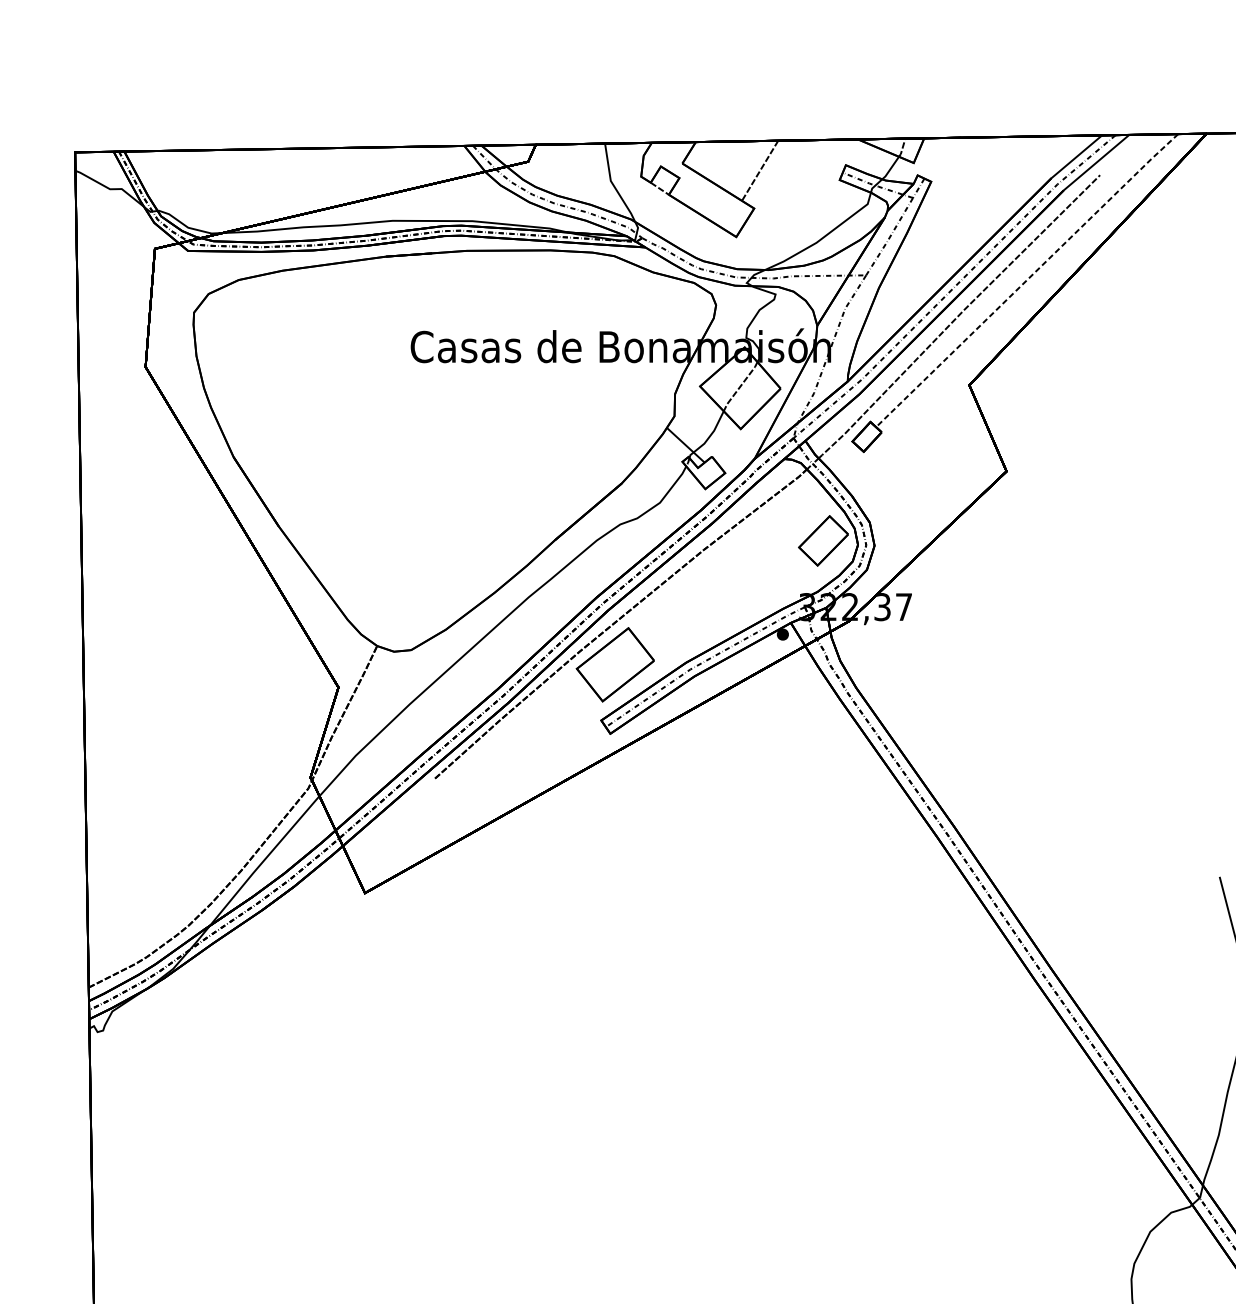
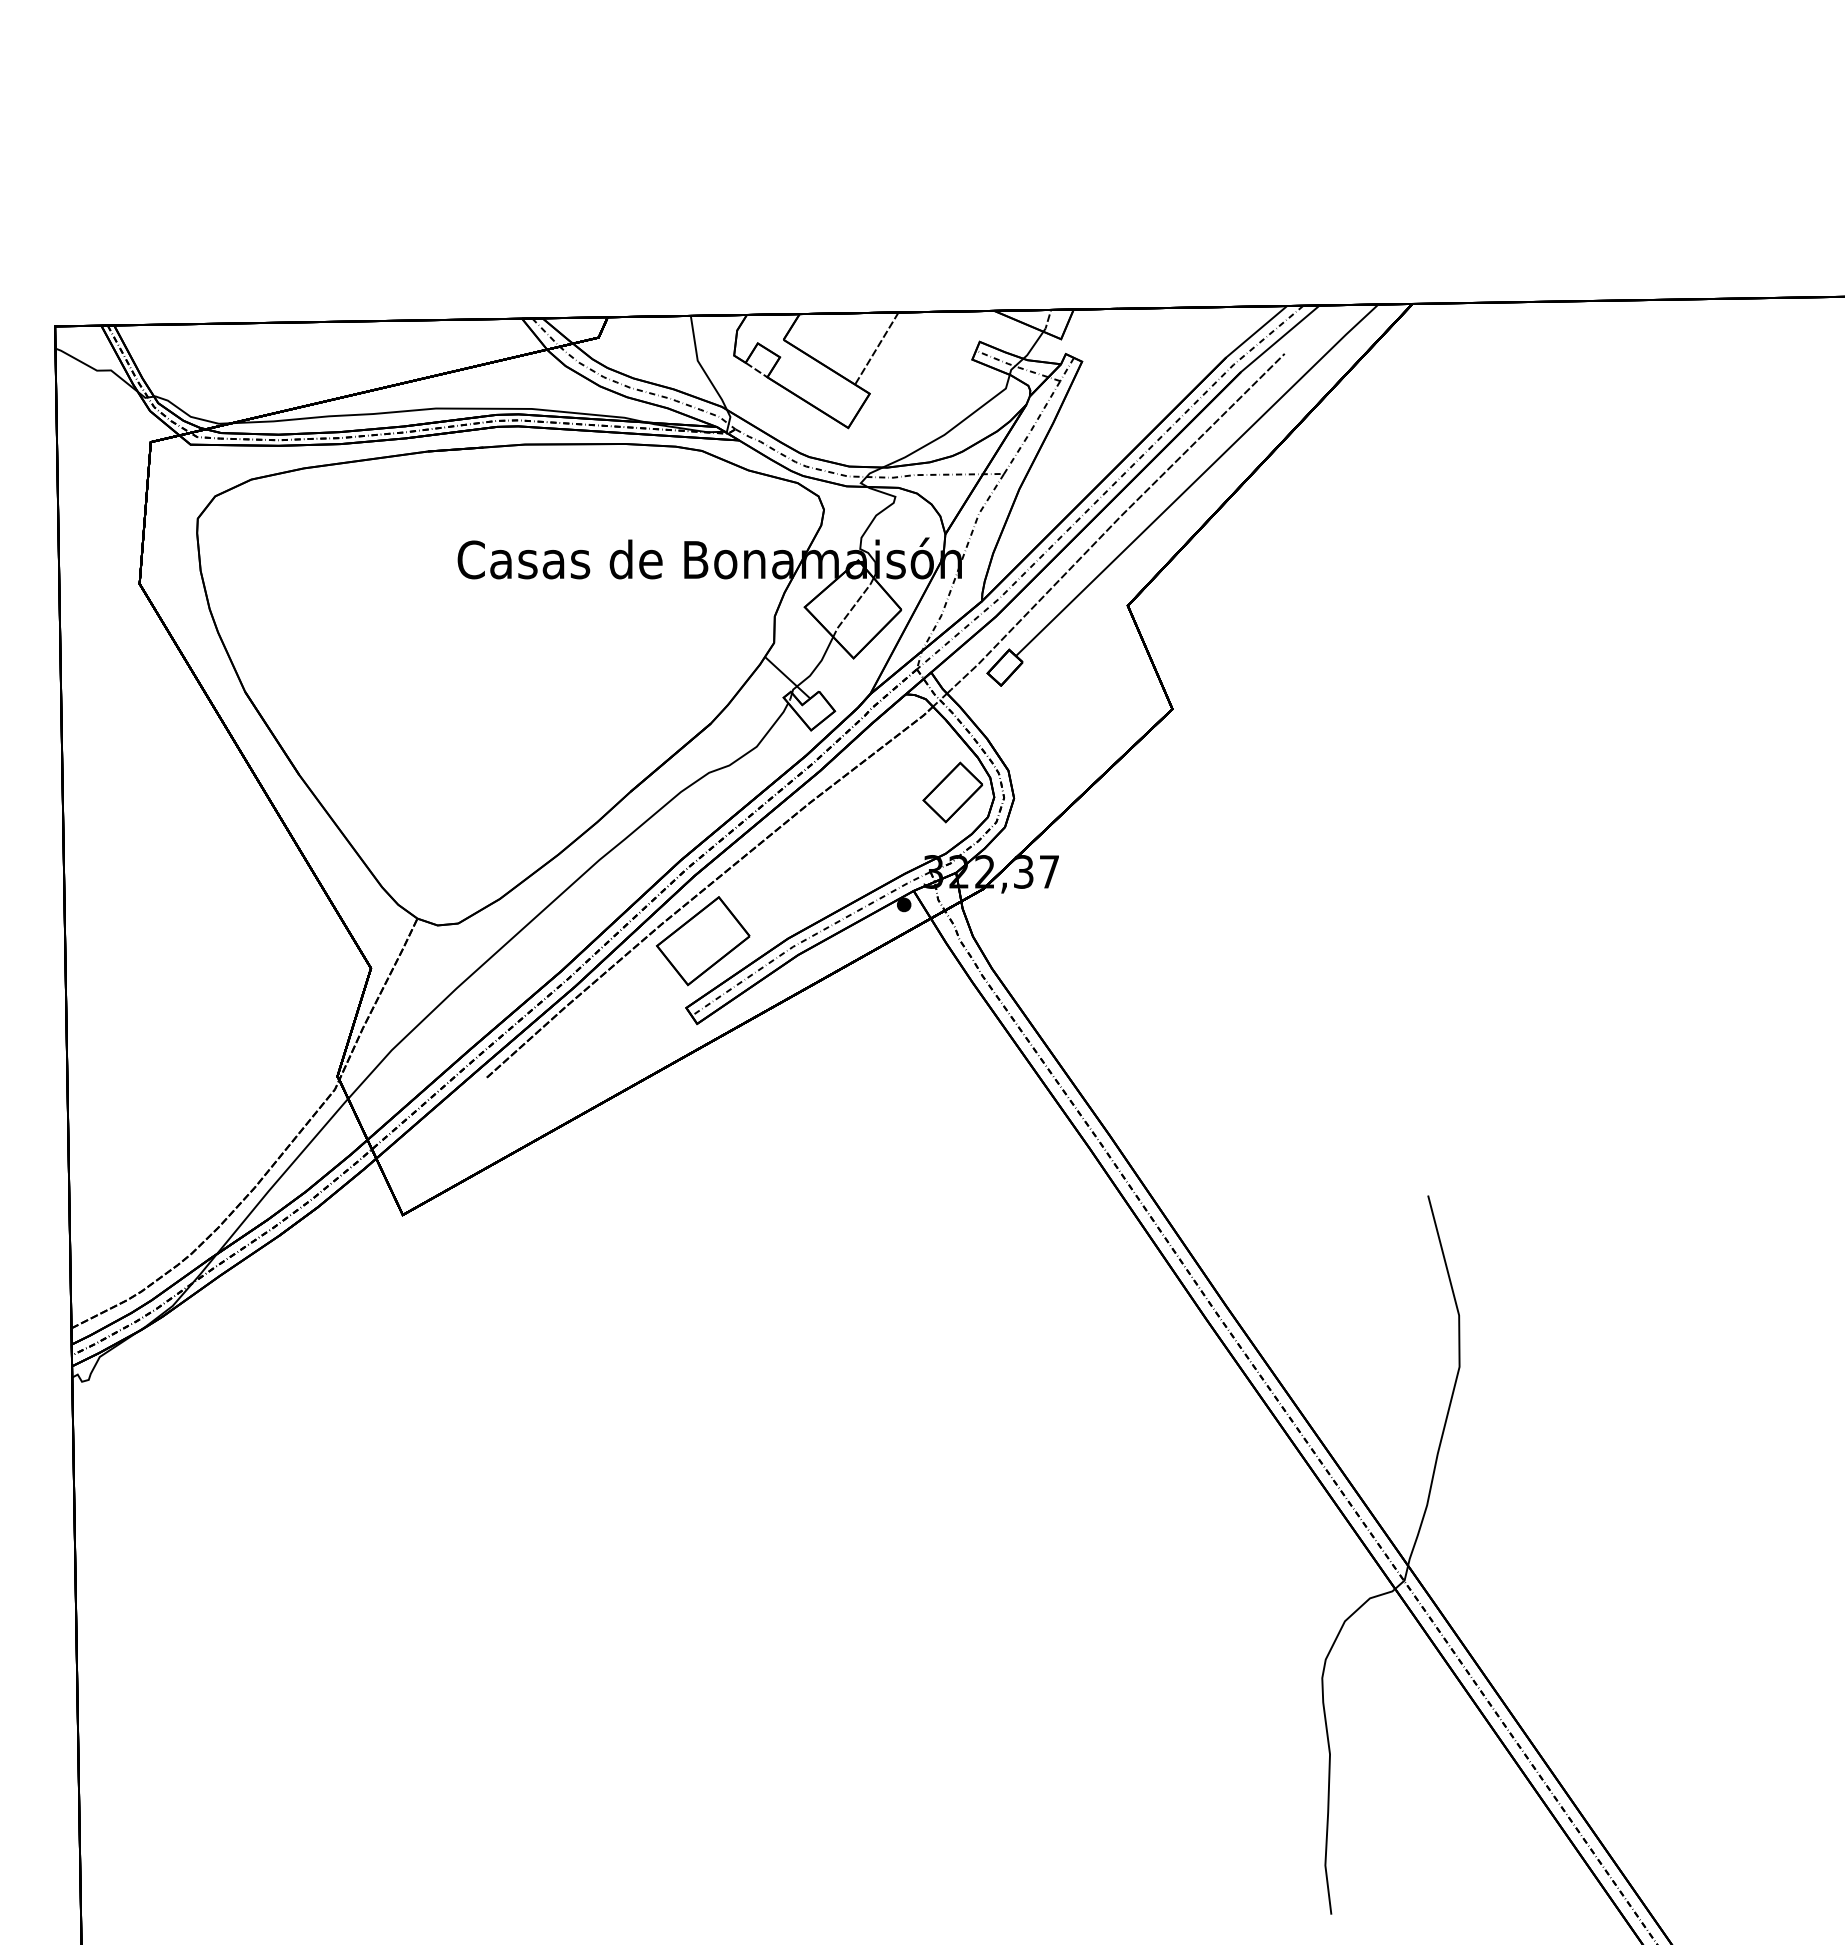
line: (1027, 279) -> (1197, 479), dashed -> solid

